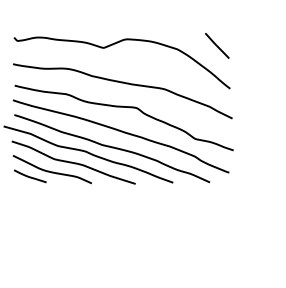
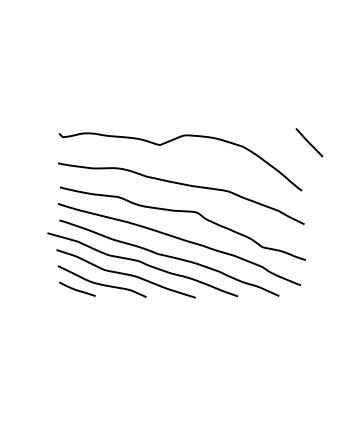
line: (217, 45) -> (309, 142), moved

